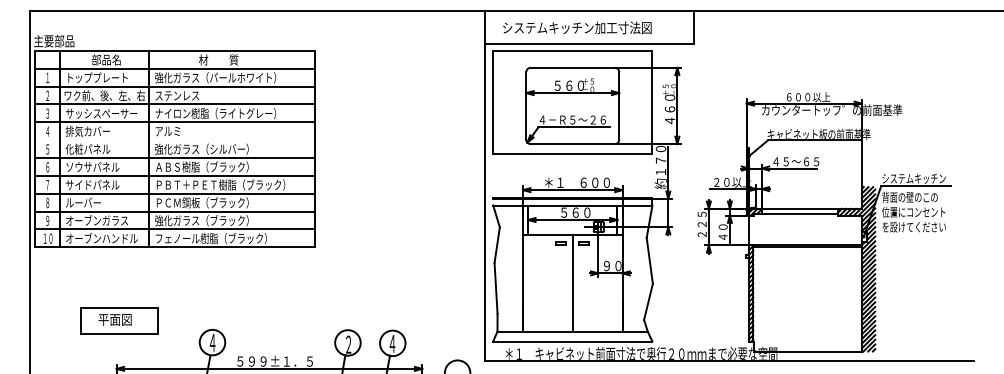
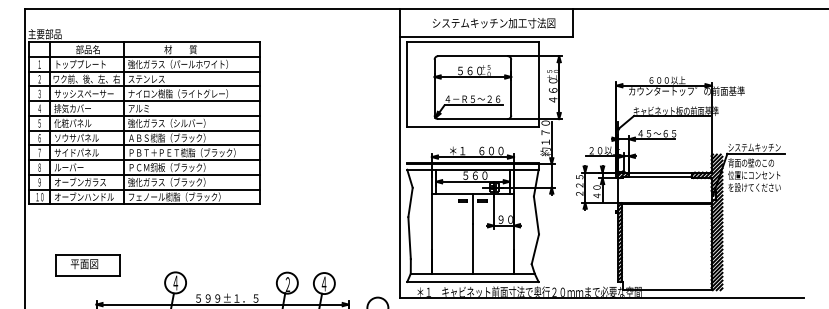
text: (577, 27) -> (494, 22), moved
line: (174, 140) -> (144, 116), added
part: (119, 320) -> (88, 264), moved

